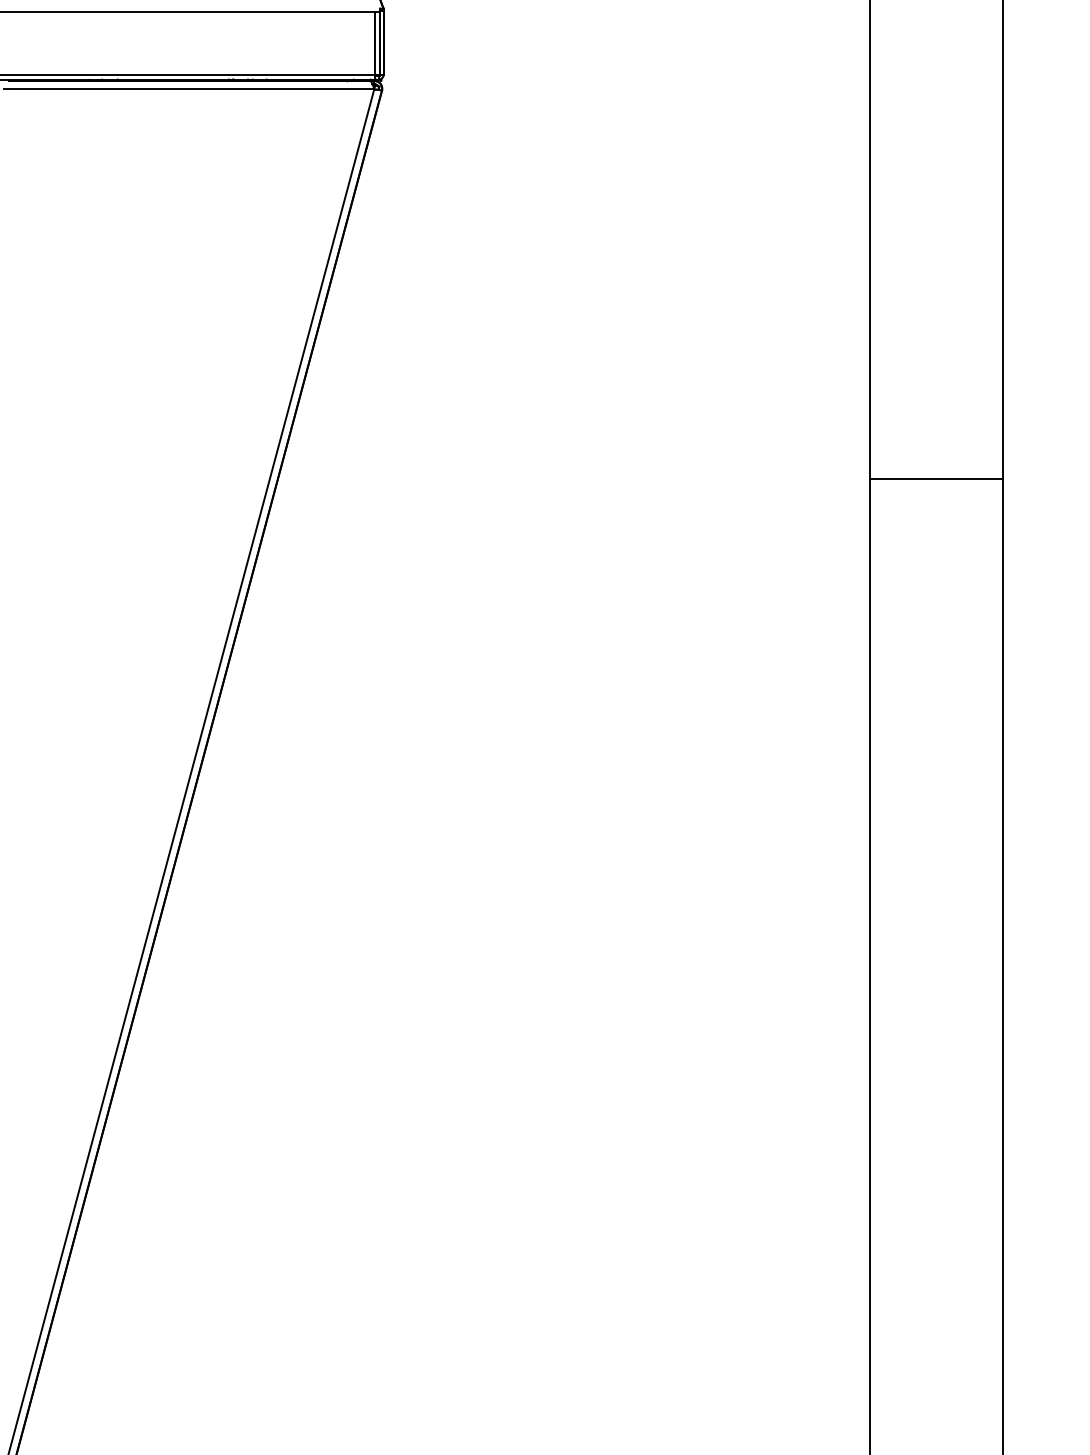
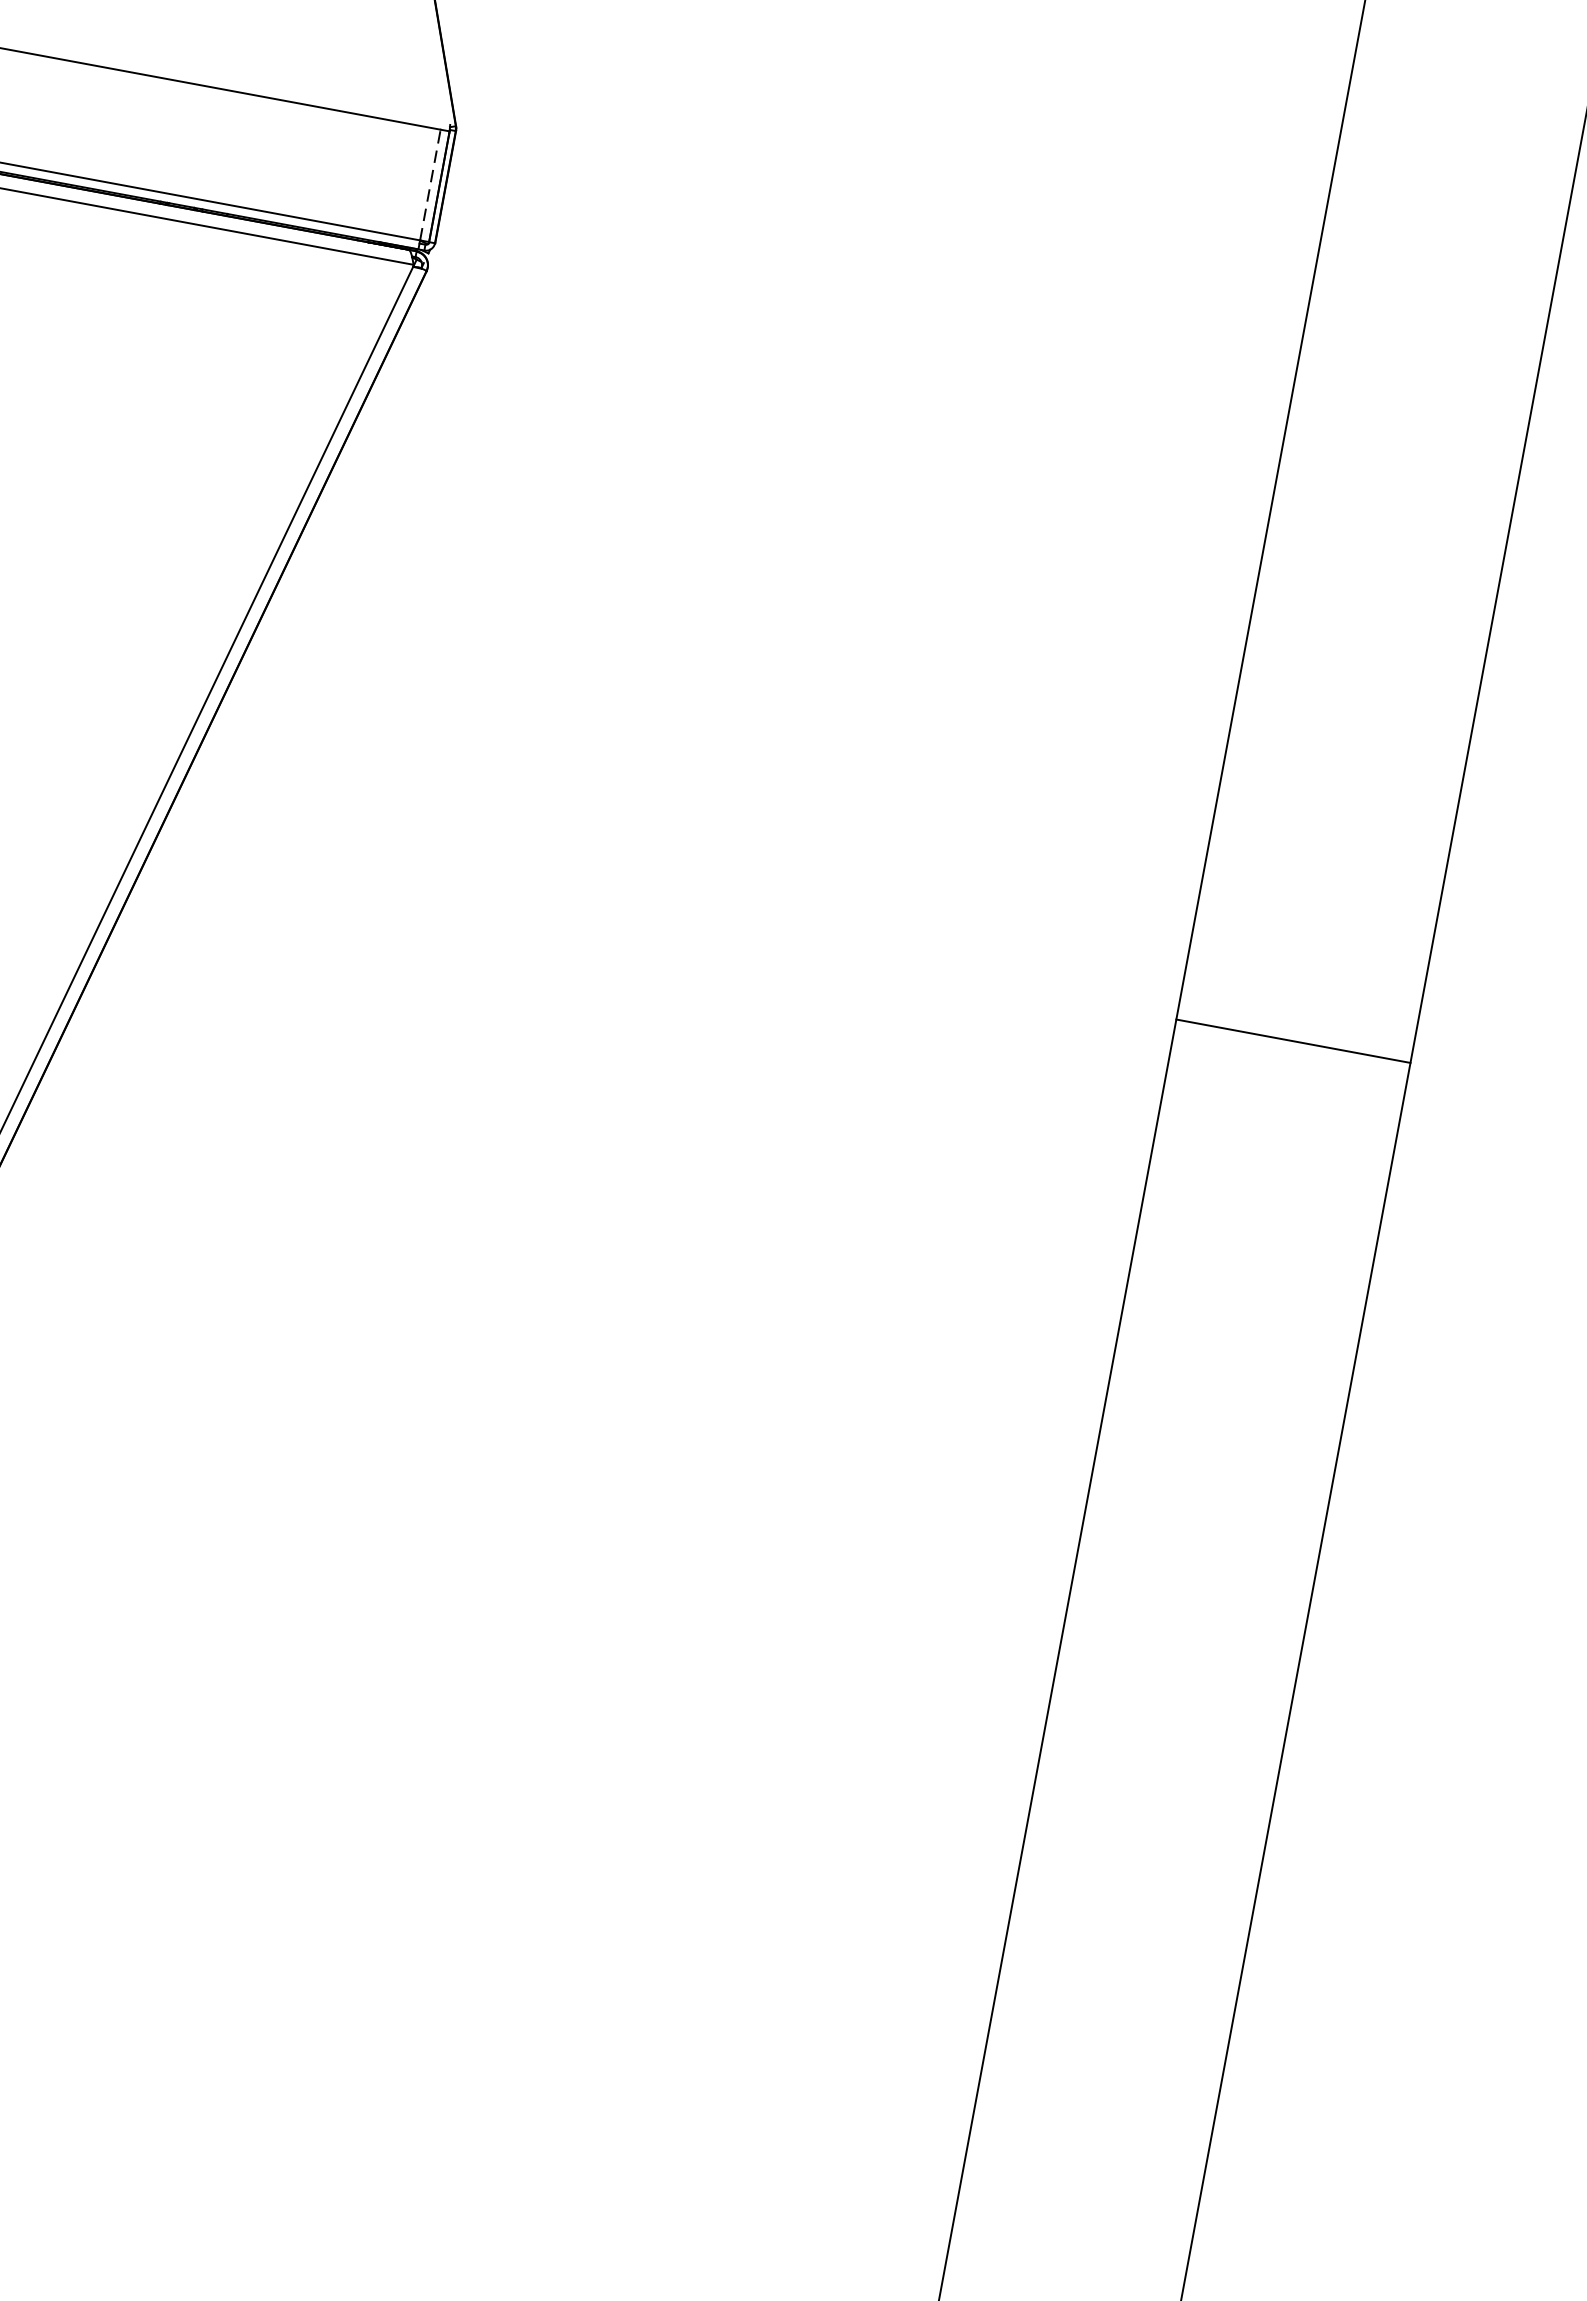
line: (375, 42) -> (430, 184), solid -> dashed
line: (935, 479) -> (1292, 1041), moved

